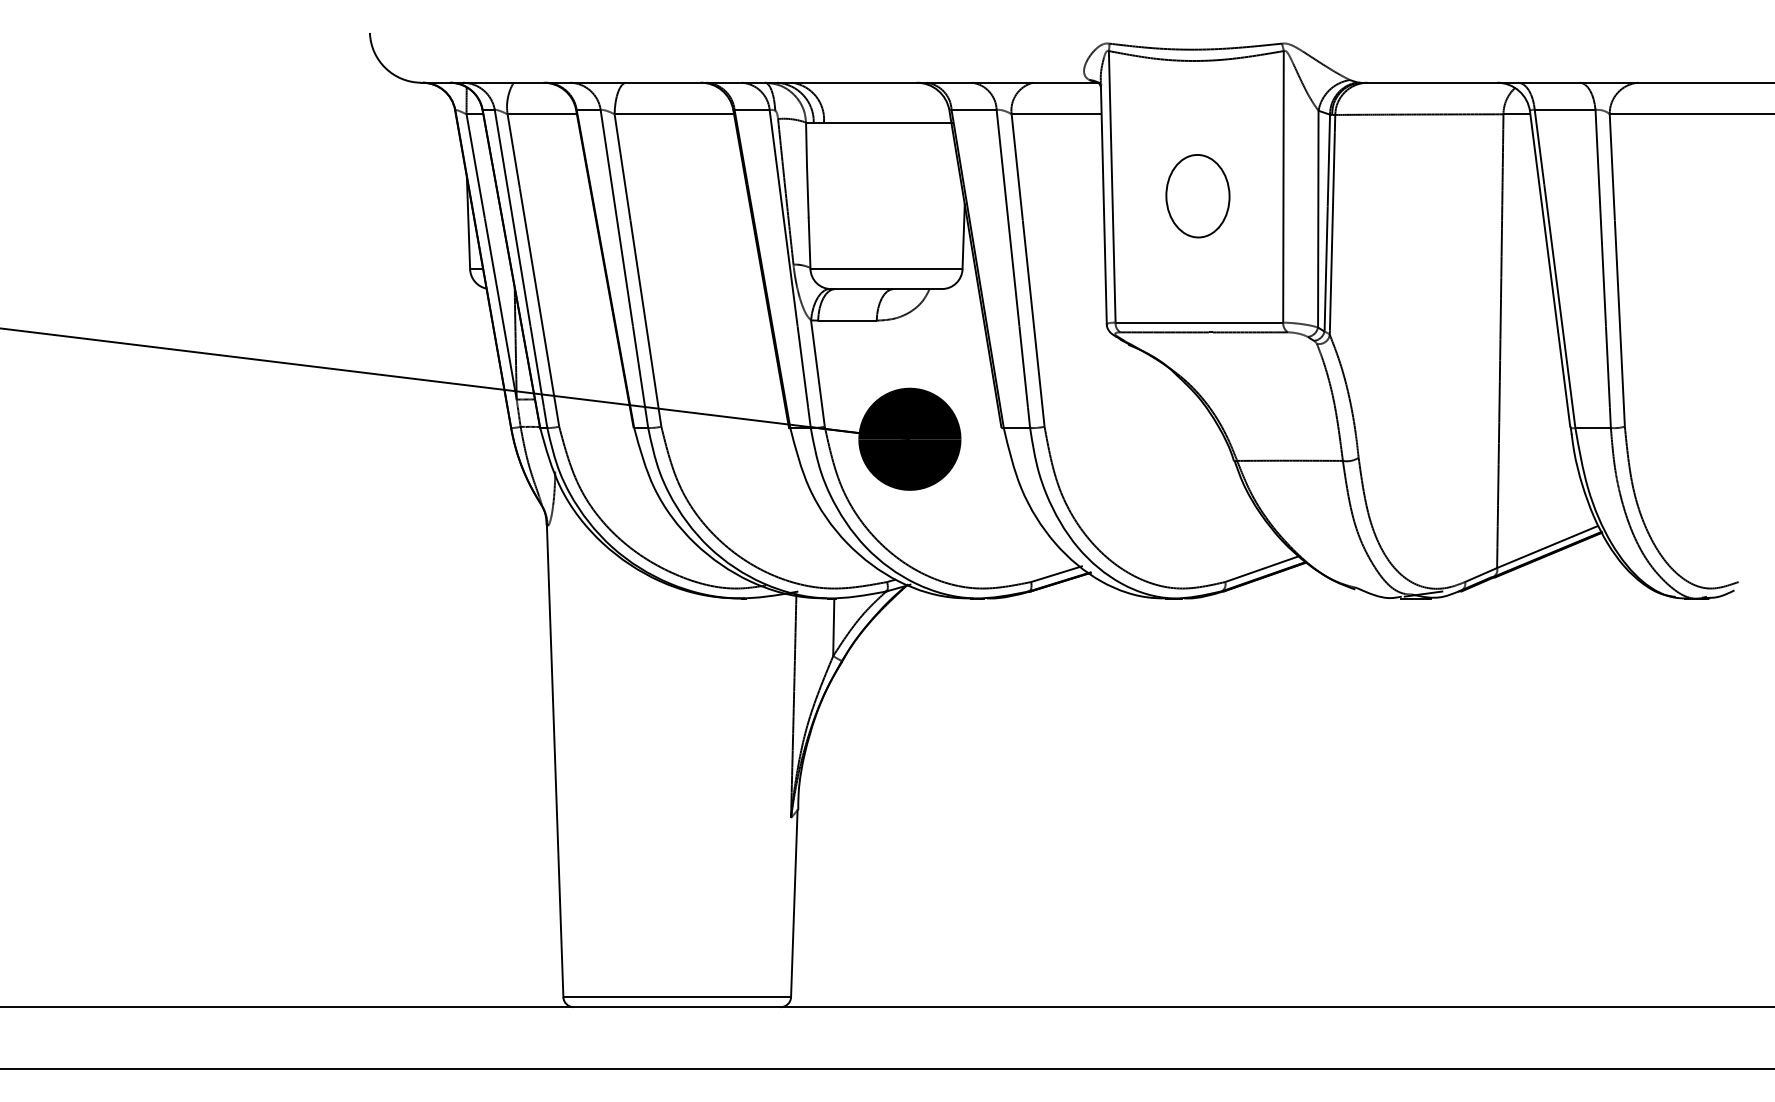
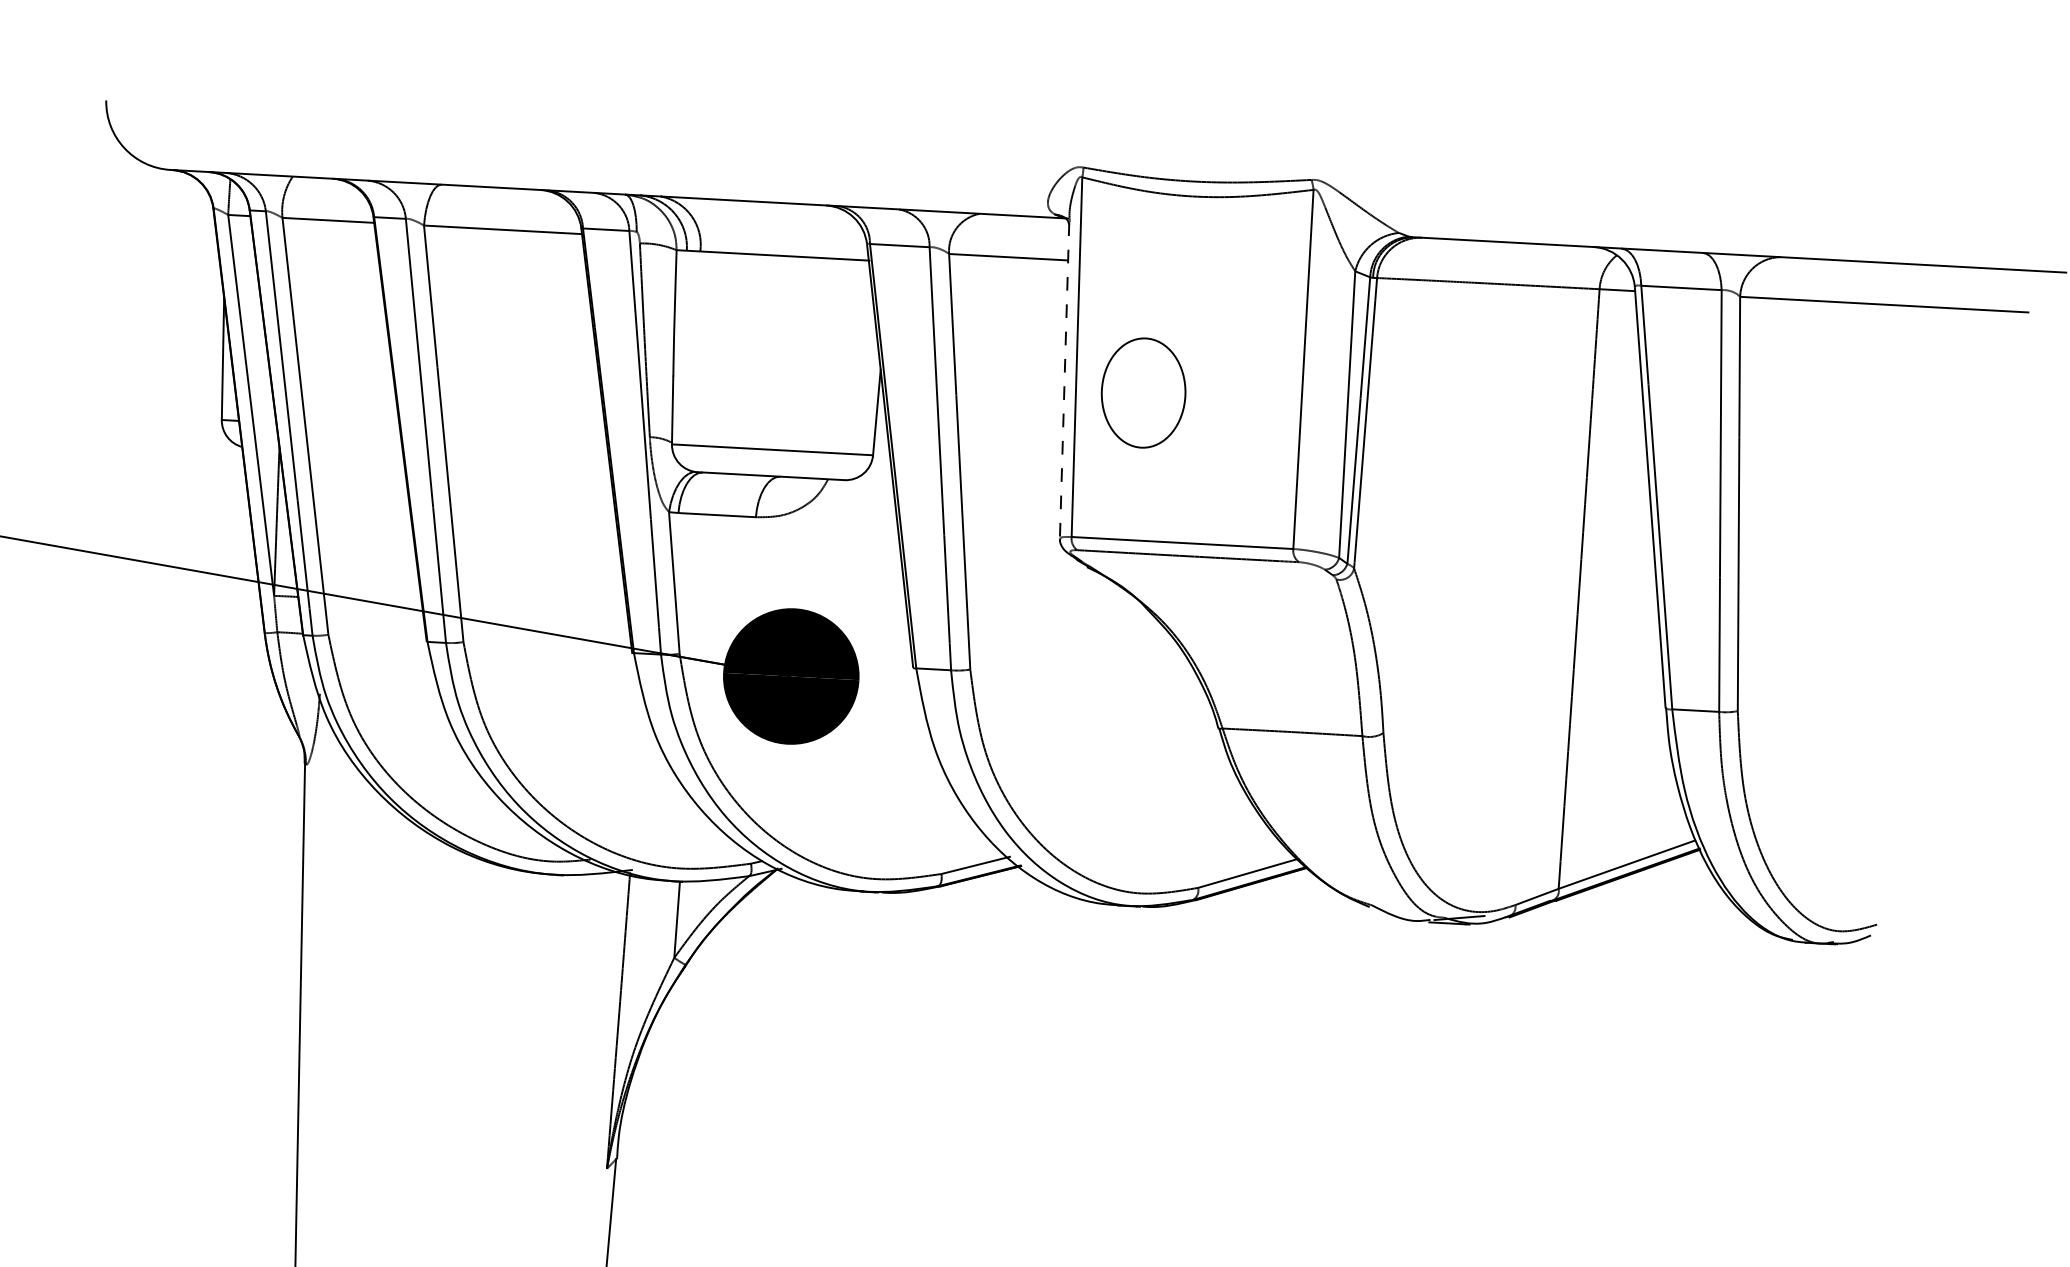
part: (1197, 196) -> (1143, 393), moved
line: (1103, 205) -> (1064, 381), solid -> dashed

